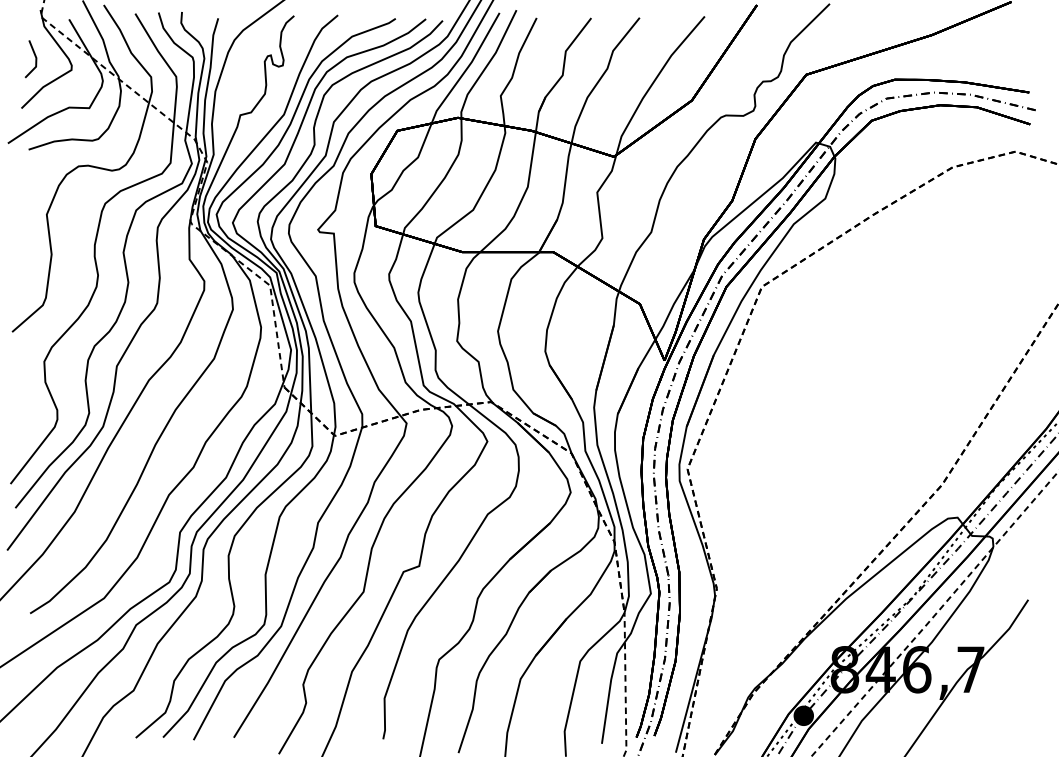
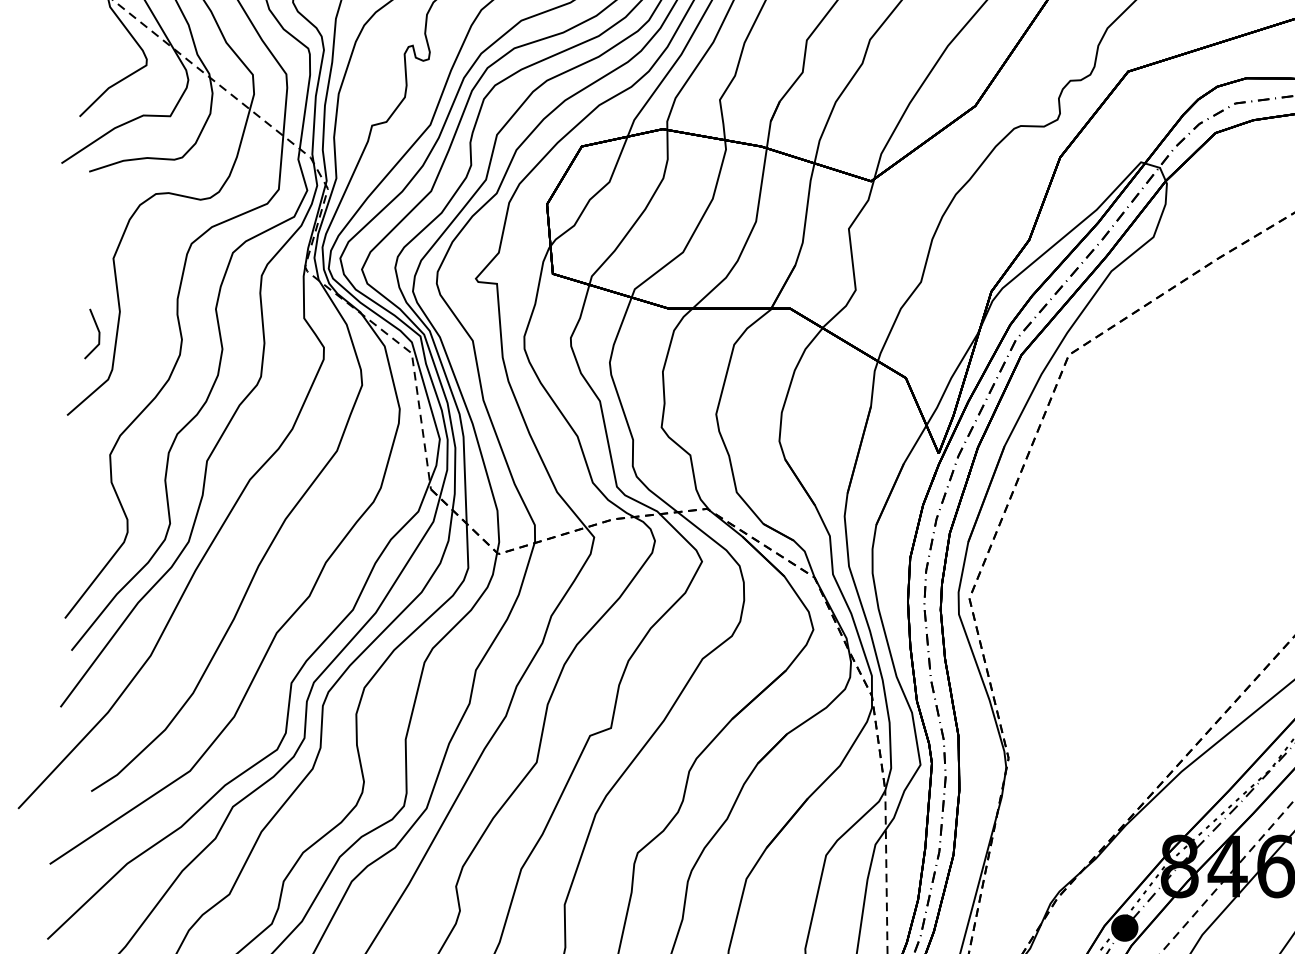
line: (34, 56) -> (97, 330), moved

